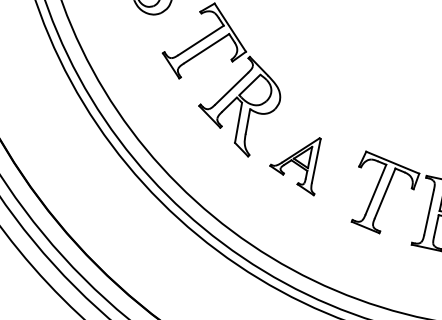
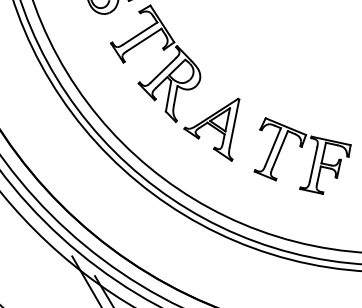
part: (294, 166) -> (211, 129), size x1.43

